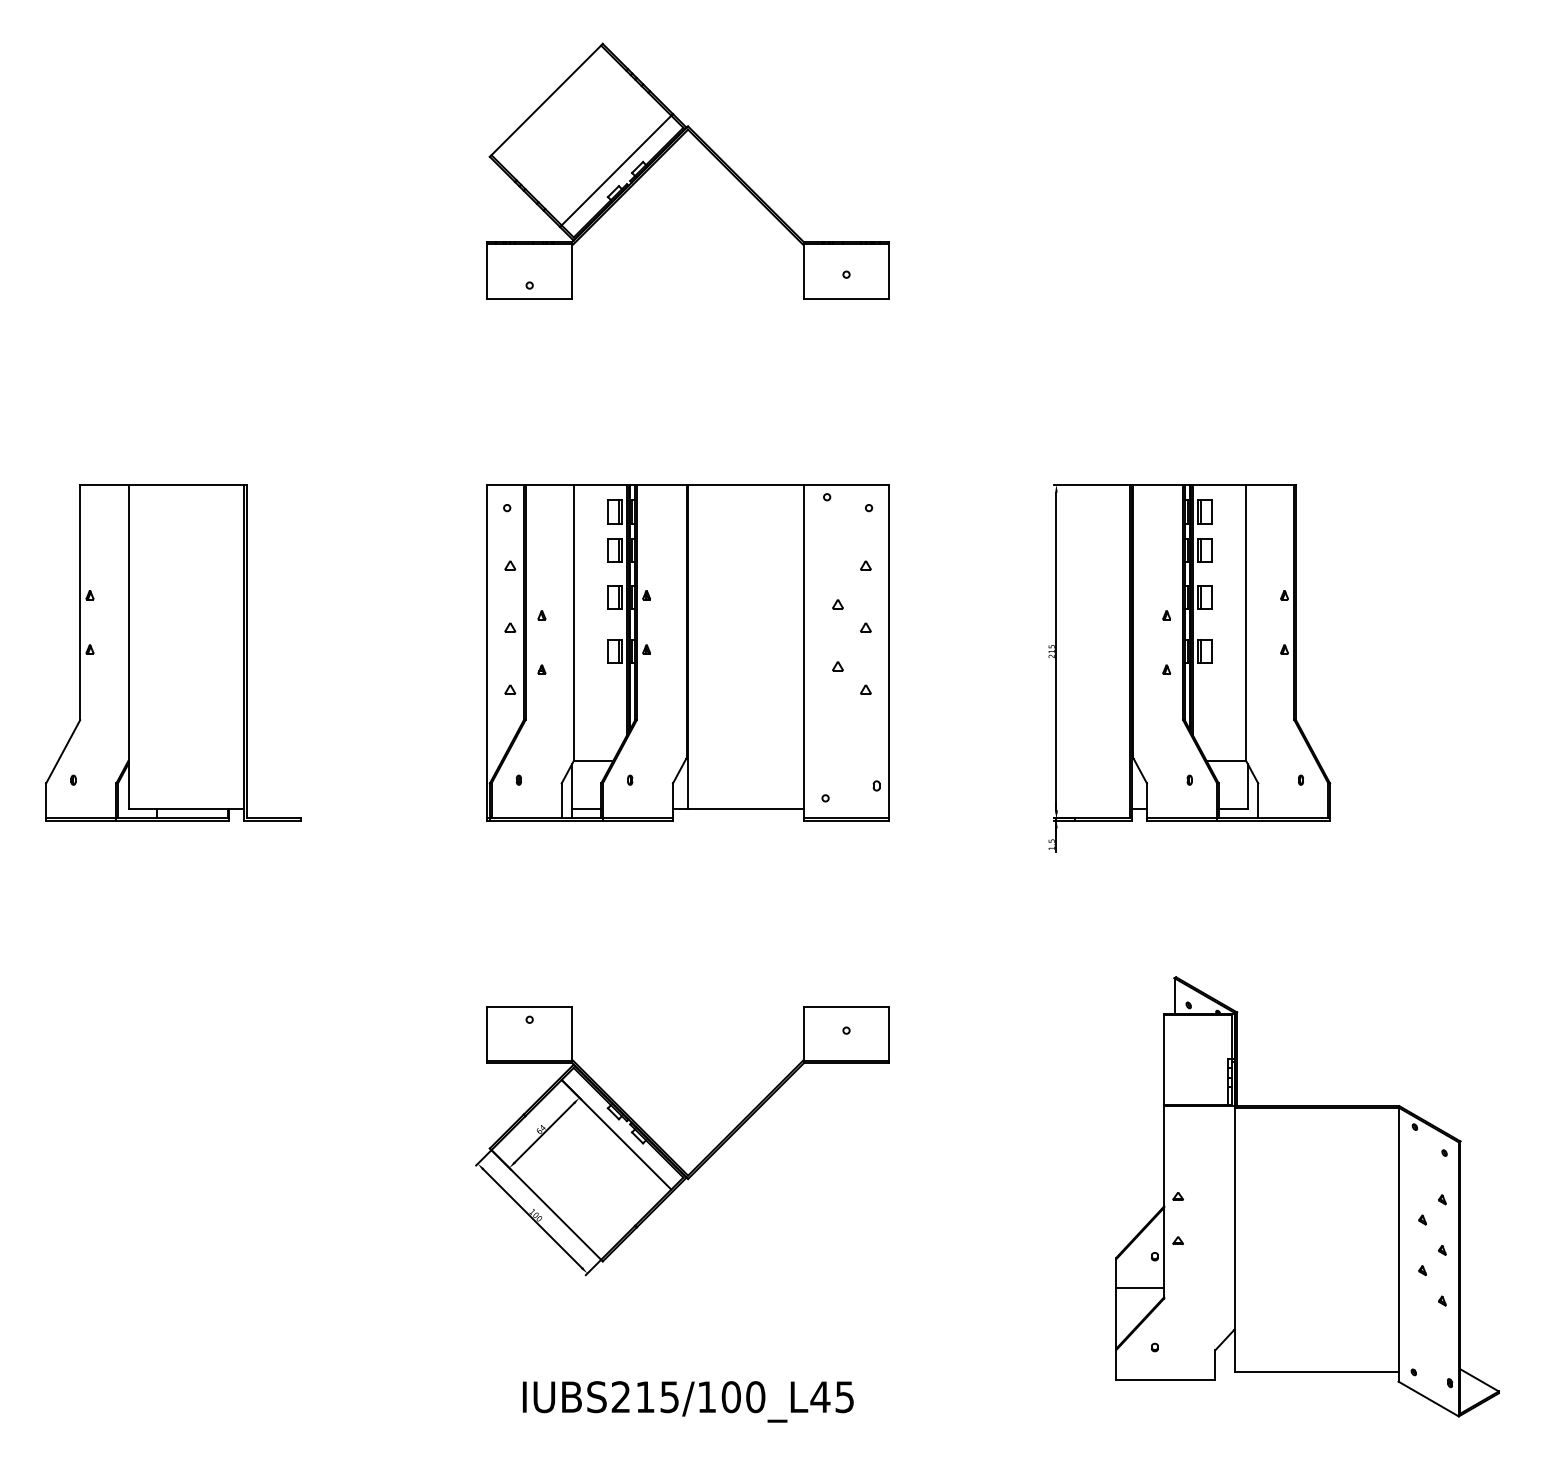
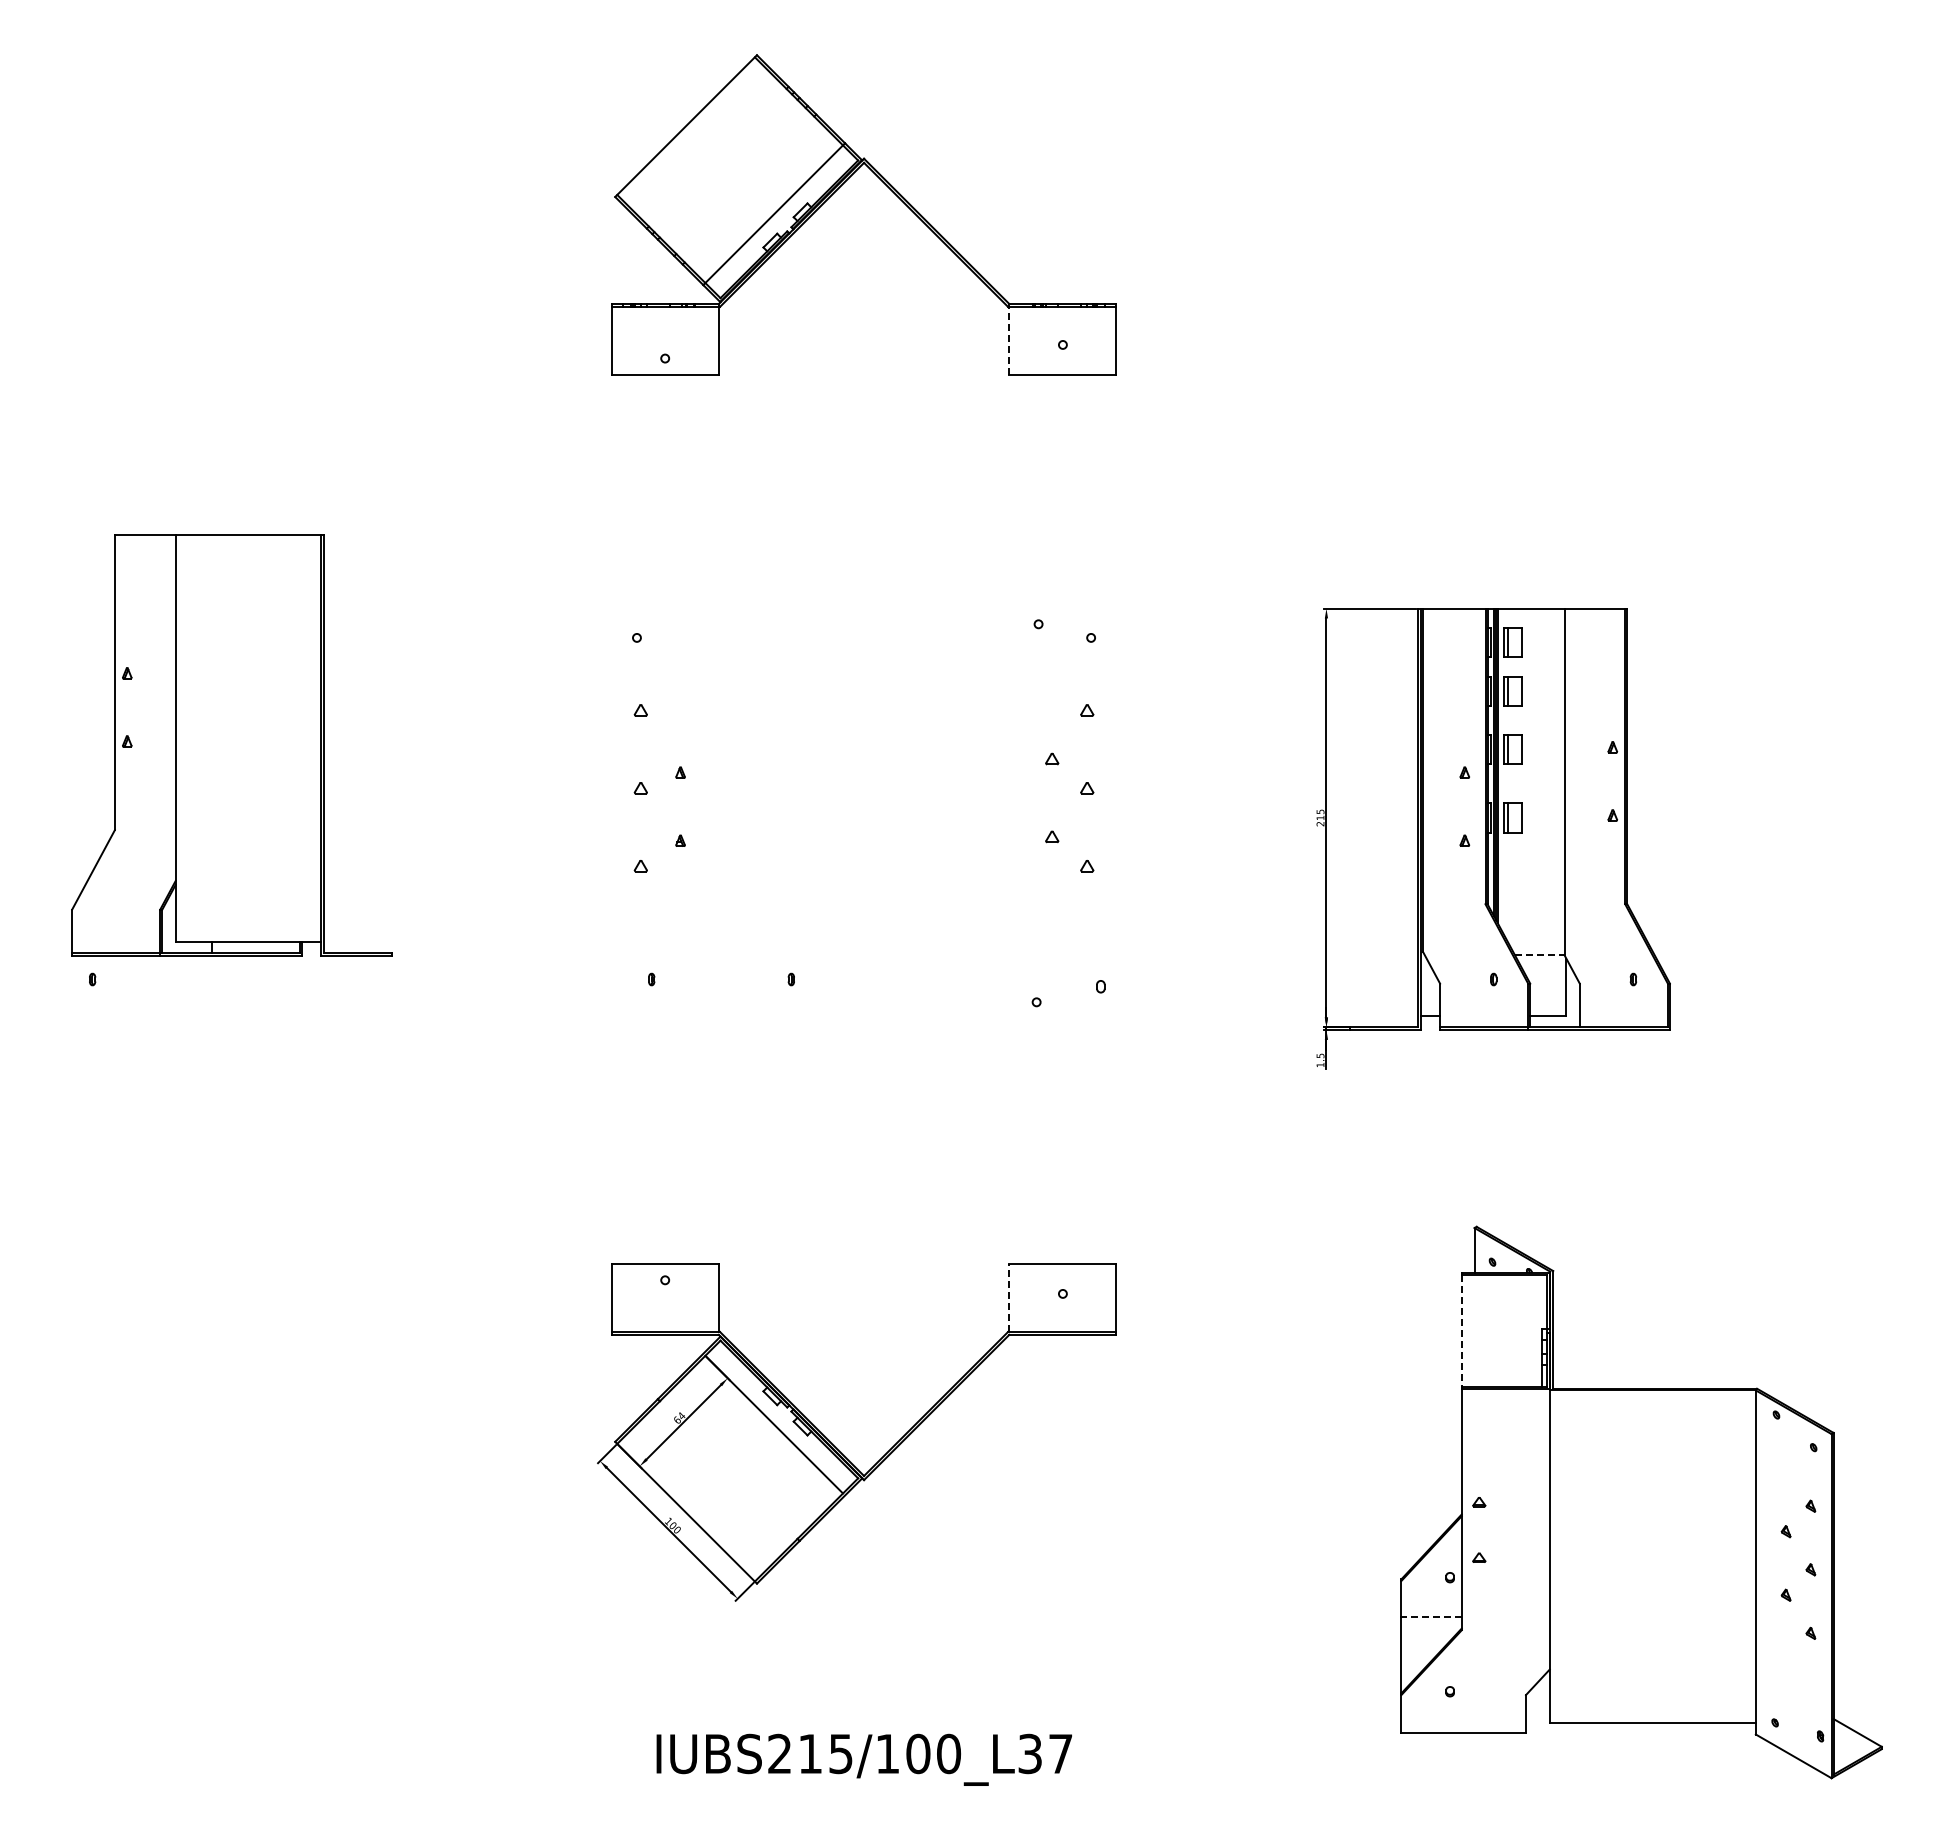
line: (803, 270) -> (1009, 339), solid -> dashed
part: (173, 652) -> (231, 745), moved
part: (687, 652) -> (863, 819), removed
line: (1226, 761) -> (1539, 955), solid -> dashed
line: (803, 1033) -> (1009, 1297), solid -> dashed
line: (1164, 1060) -> (1461, 1331), solid -> dashed
line: (1140, 1287) -> (1431, 1616), solid -> dashed
text: (831, 1396) -> (1044, 1753), IUBS215/100_L45 -> IUBS215/100_L37

